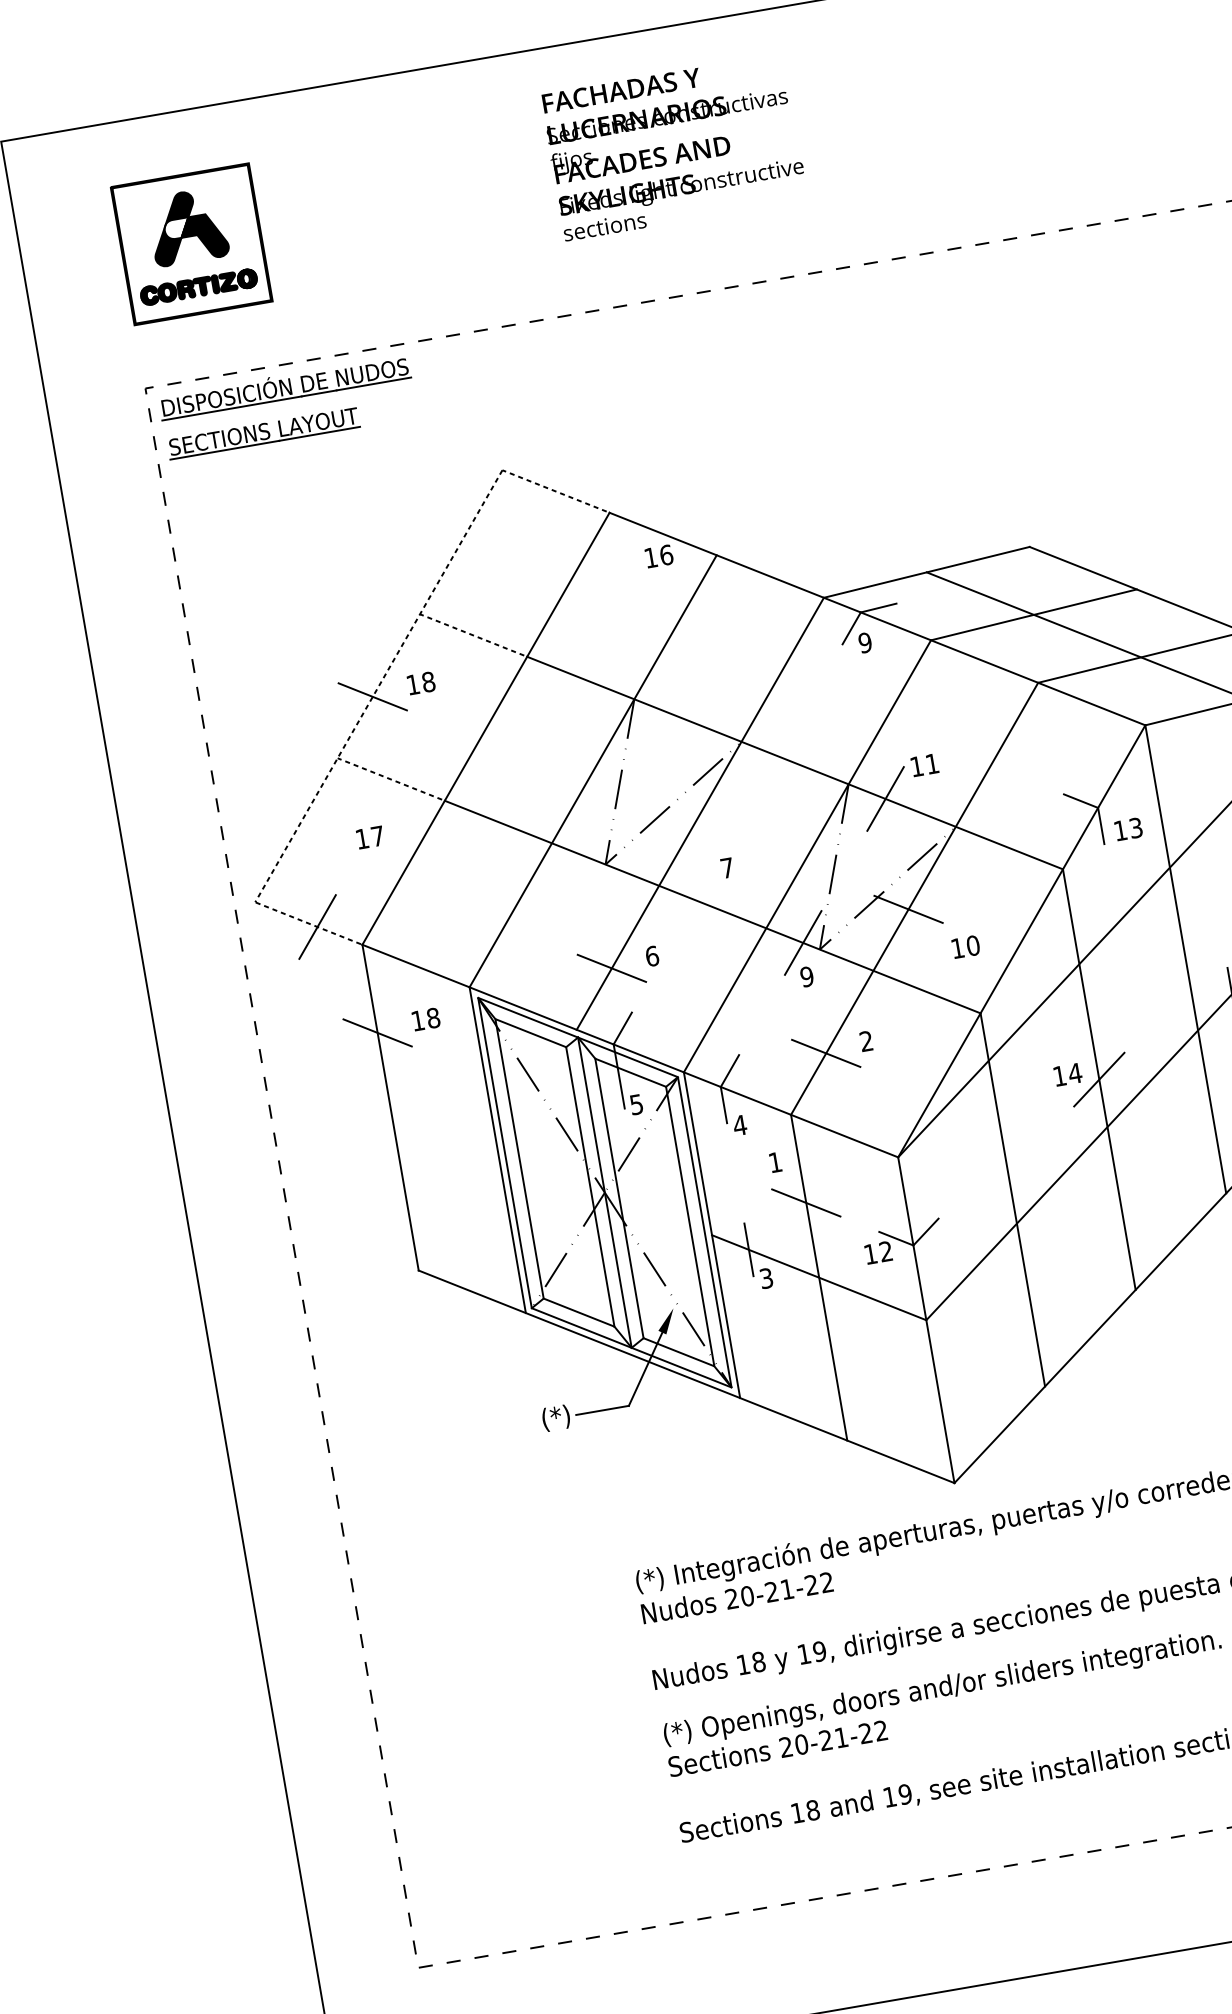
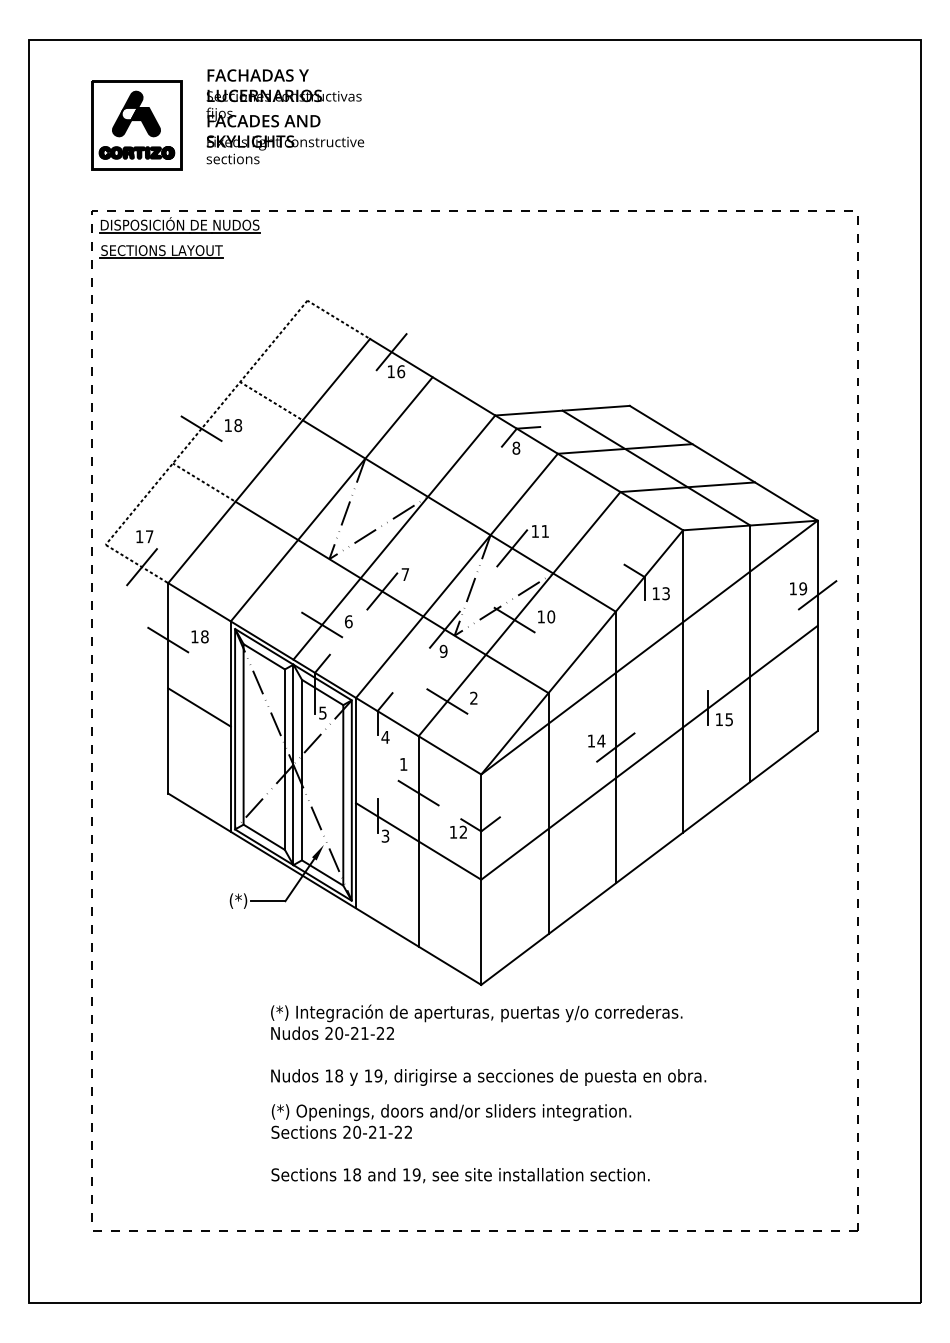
text: (674, 146) -> (285, 116), moved
line: (646, 528) -> (391, 352), added
text: (865, 641) -> (516, 447), 9 -> 8
text: (369, 837) -> (144, 536), moved
line: (696, 900) -> (382, 591), added
text: (965, 946) -> (546, 616), moved
line: (444, 1128) -> (199, 707), added

